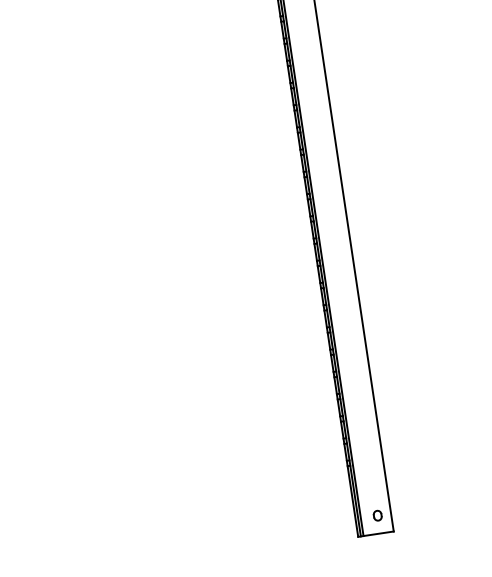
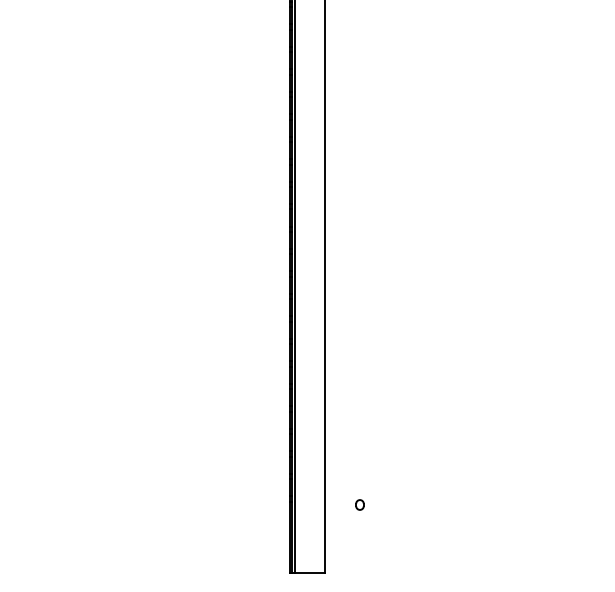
part: (377, 515) -> (359, 504), moved

